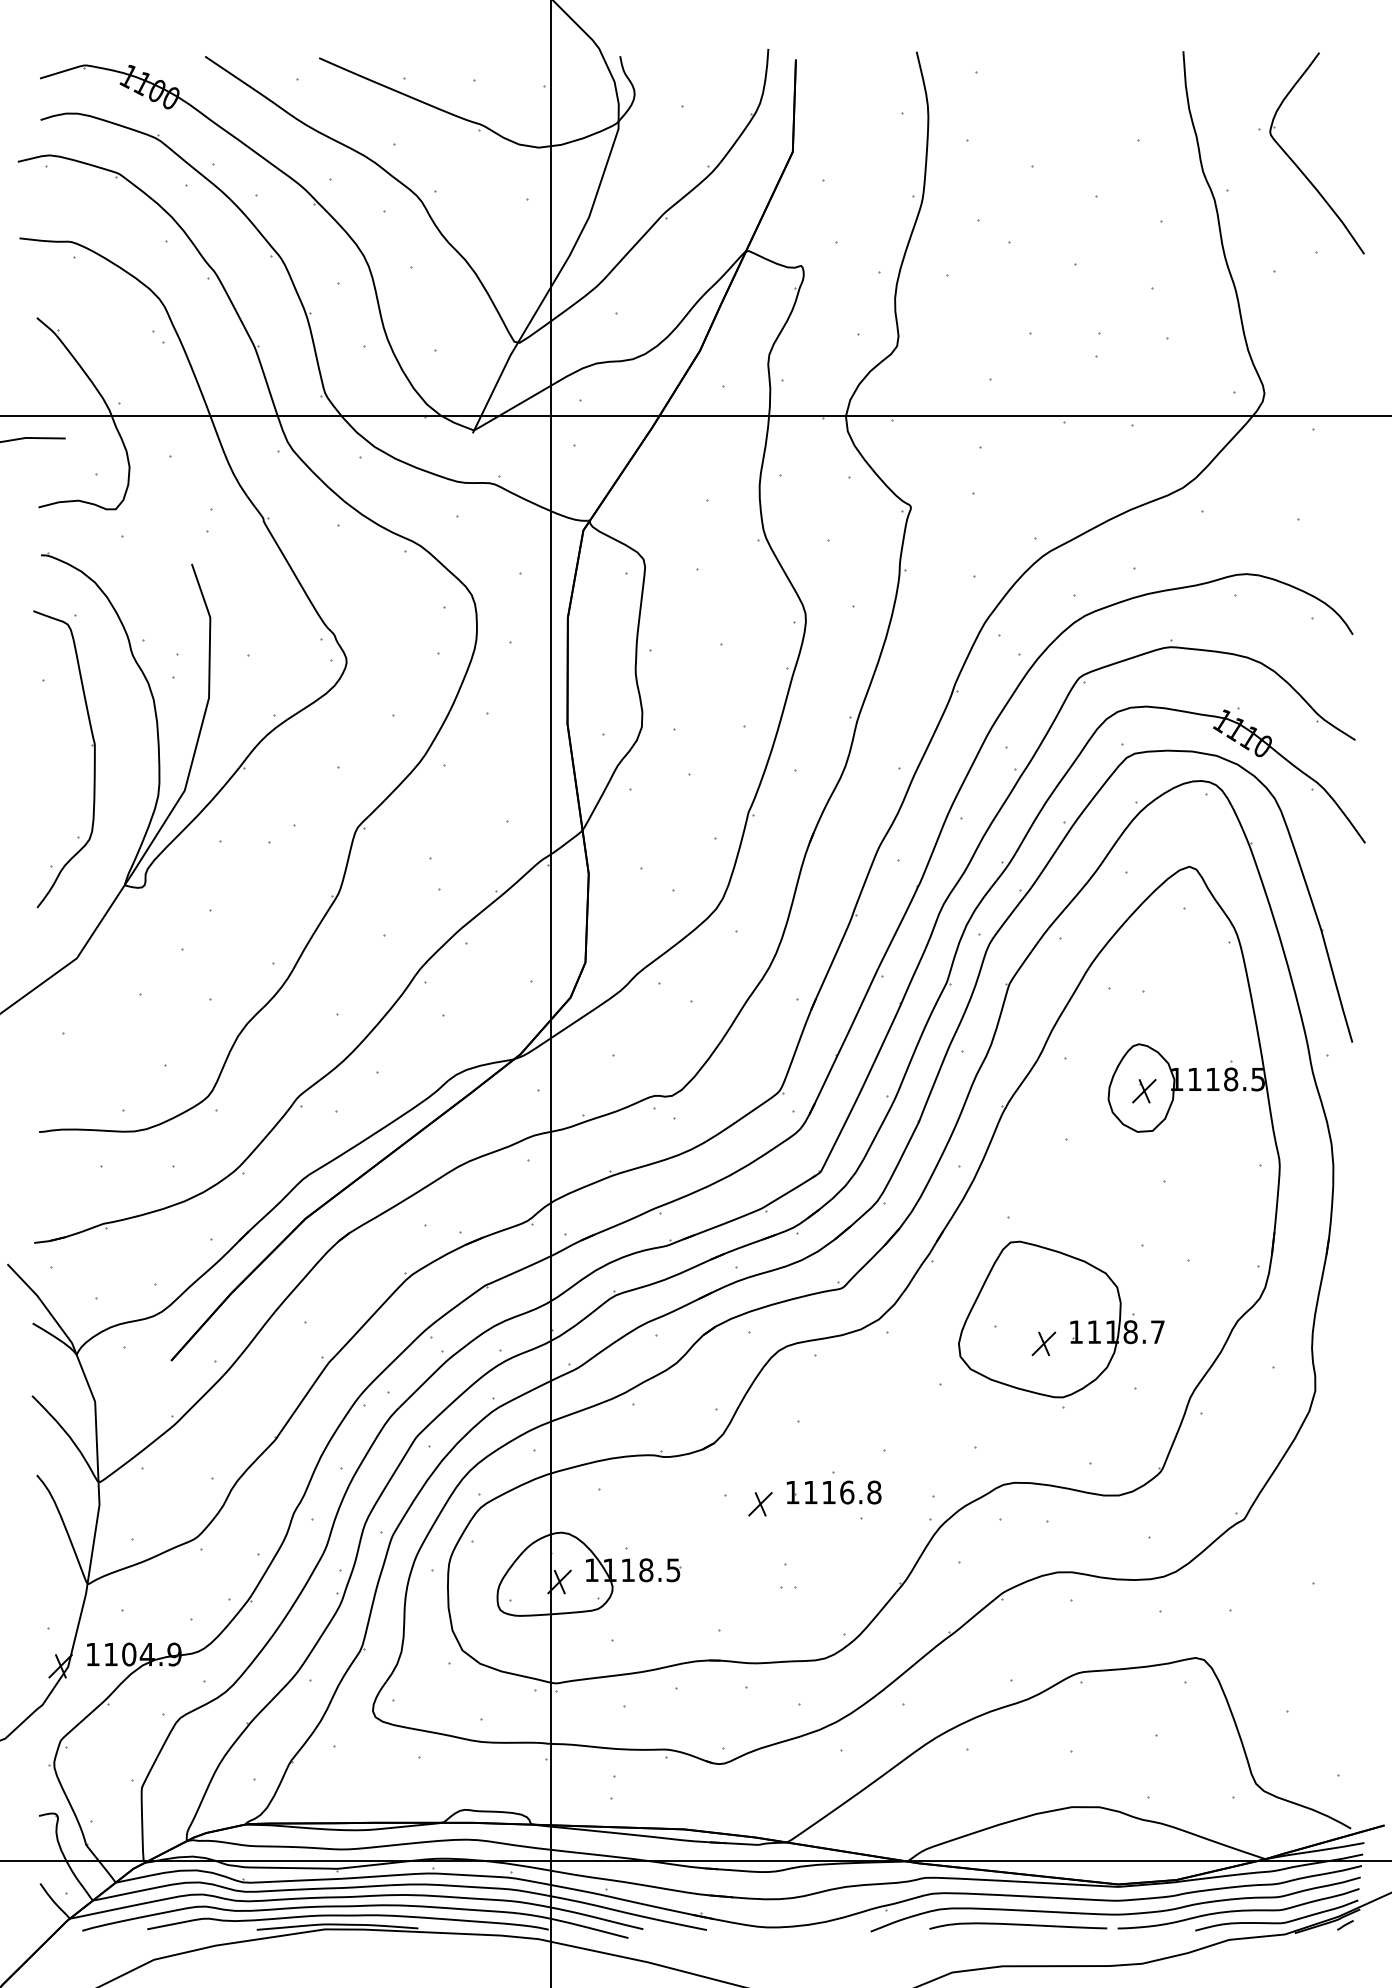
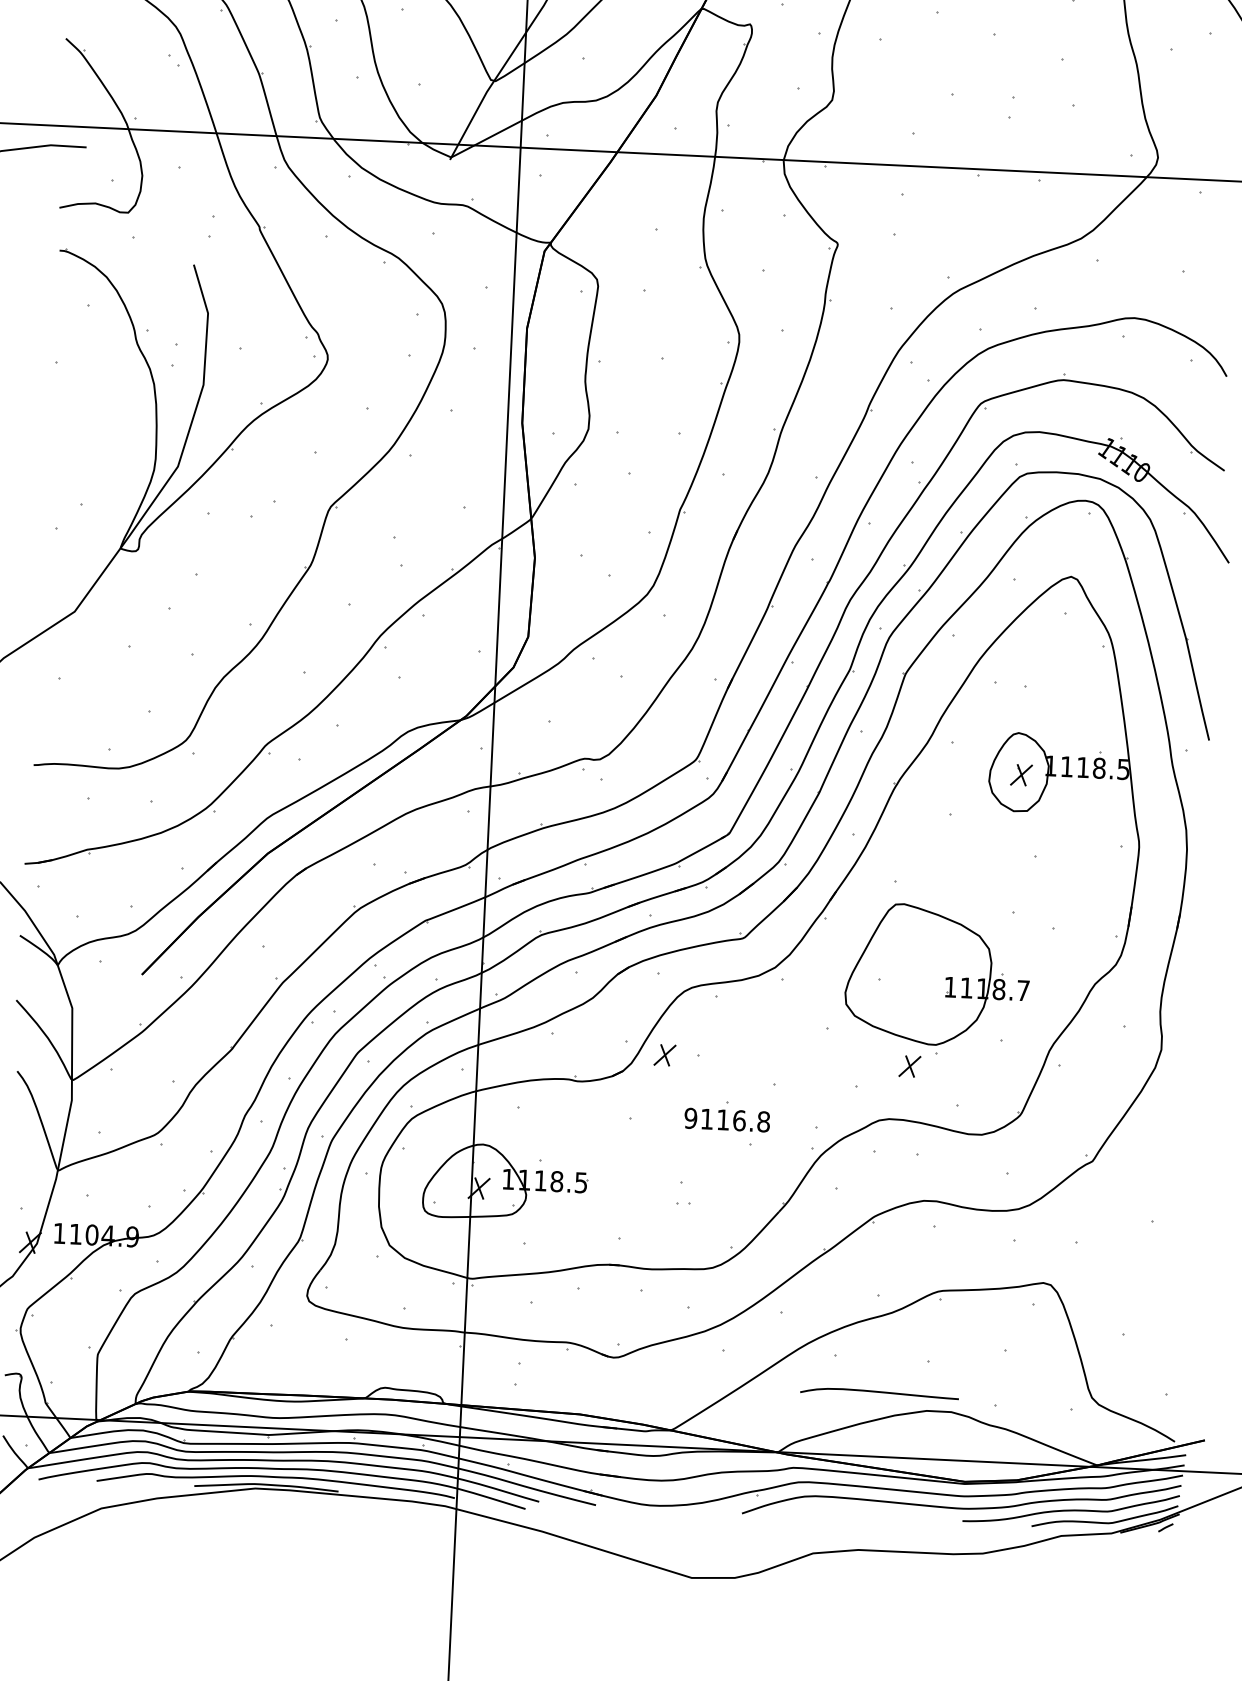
part: (93, 761) -> (97, 436), removed
part: (1043, 1343) -> (909, 1066), moved
text: (792, 1492) -> (690, 1118), 1116.8 -> 9116.8
part: (760, 1504) -> (665, 1055), moved
curve: (1018, 1925) -> (879, 1392), moved

